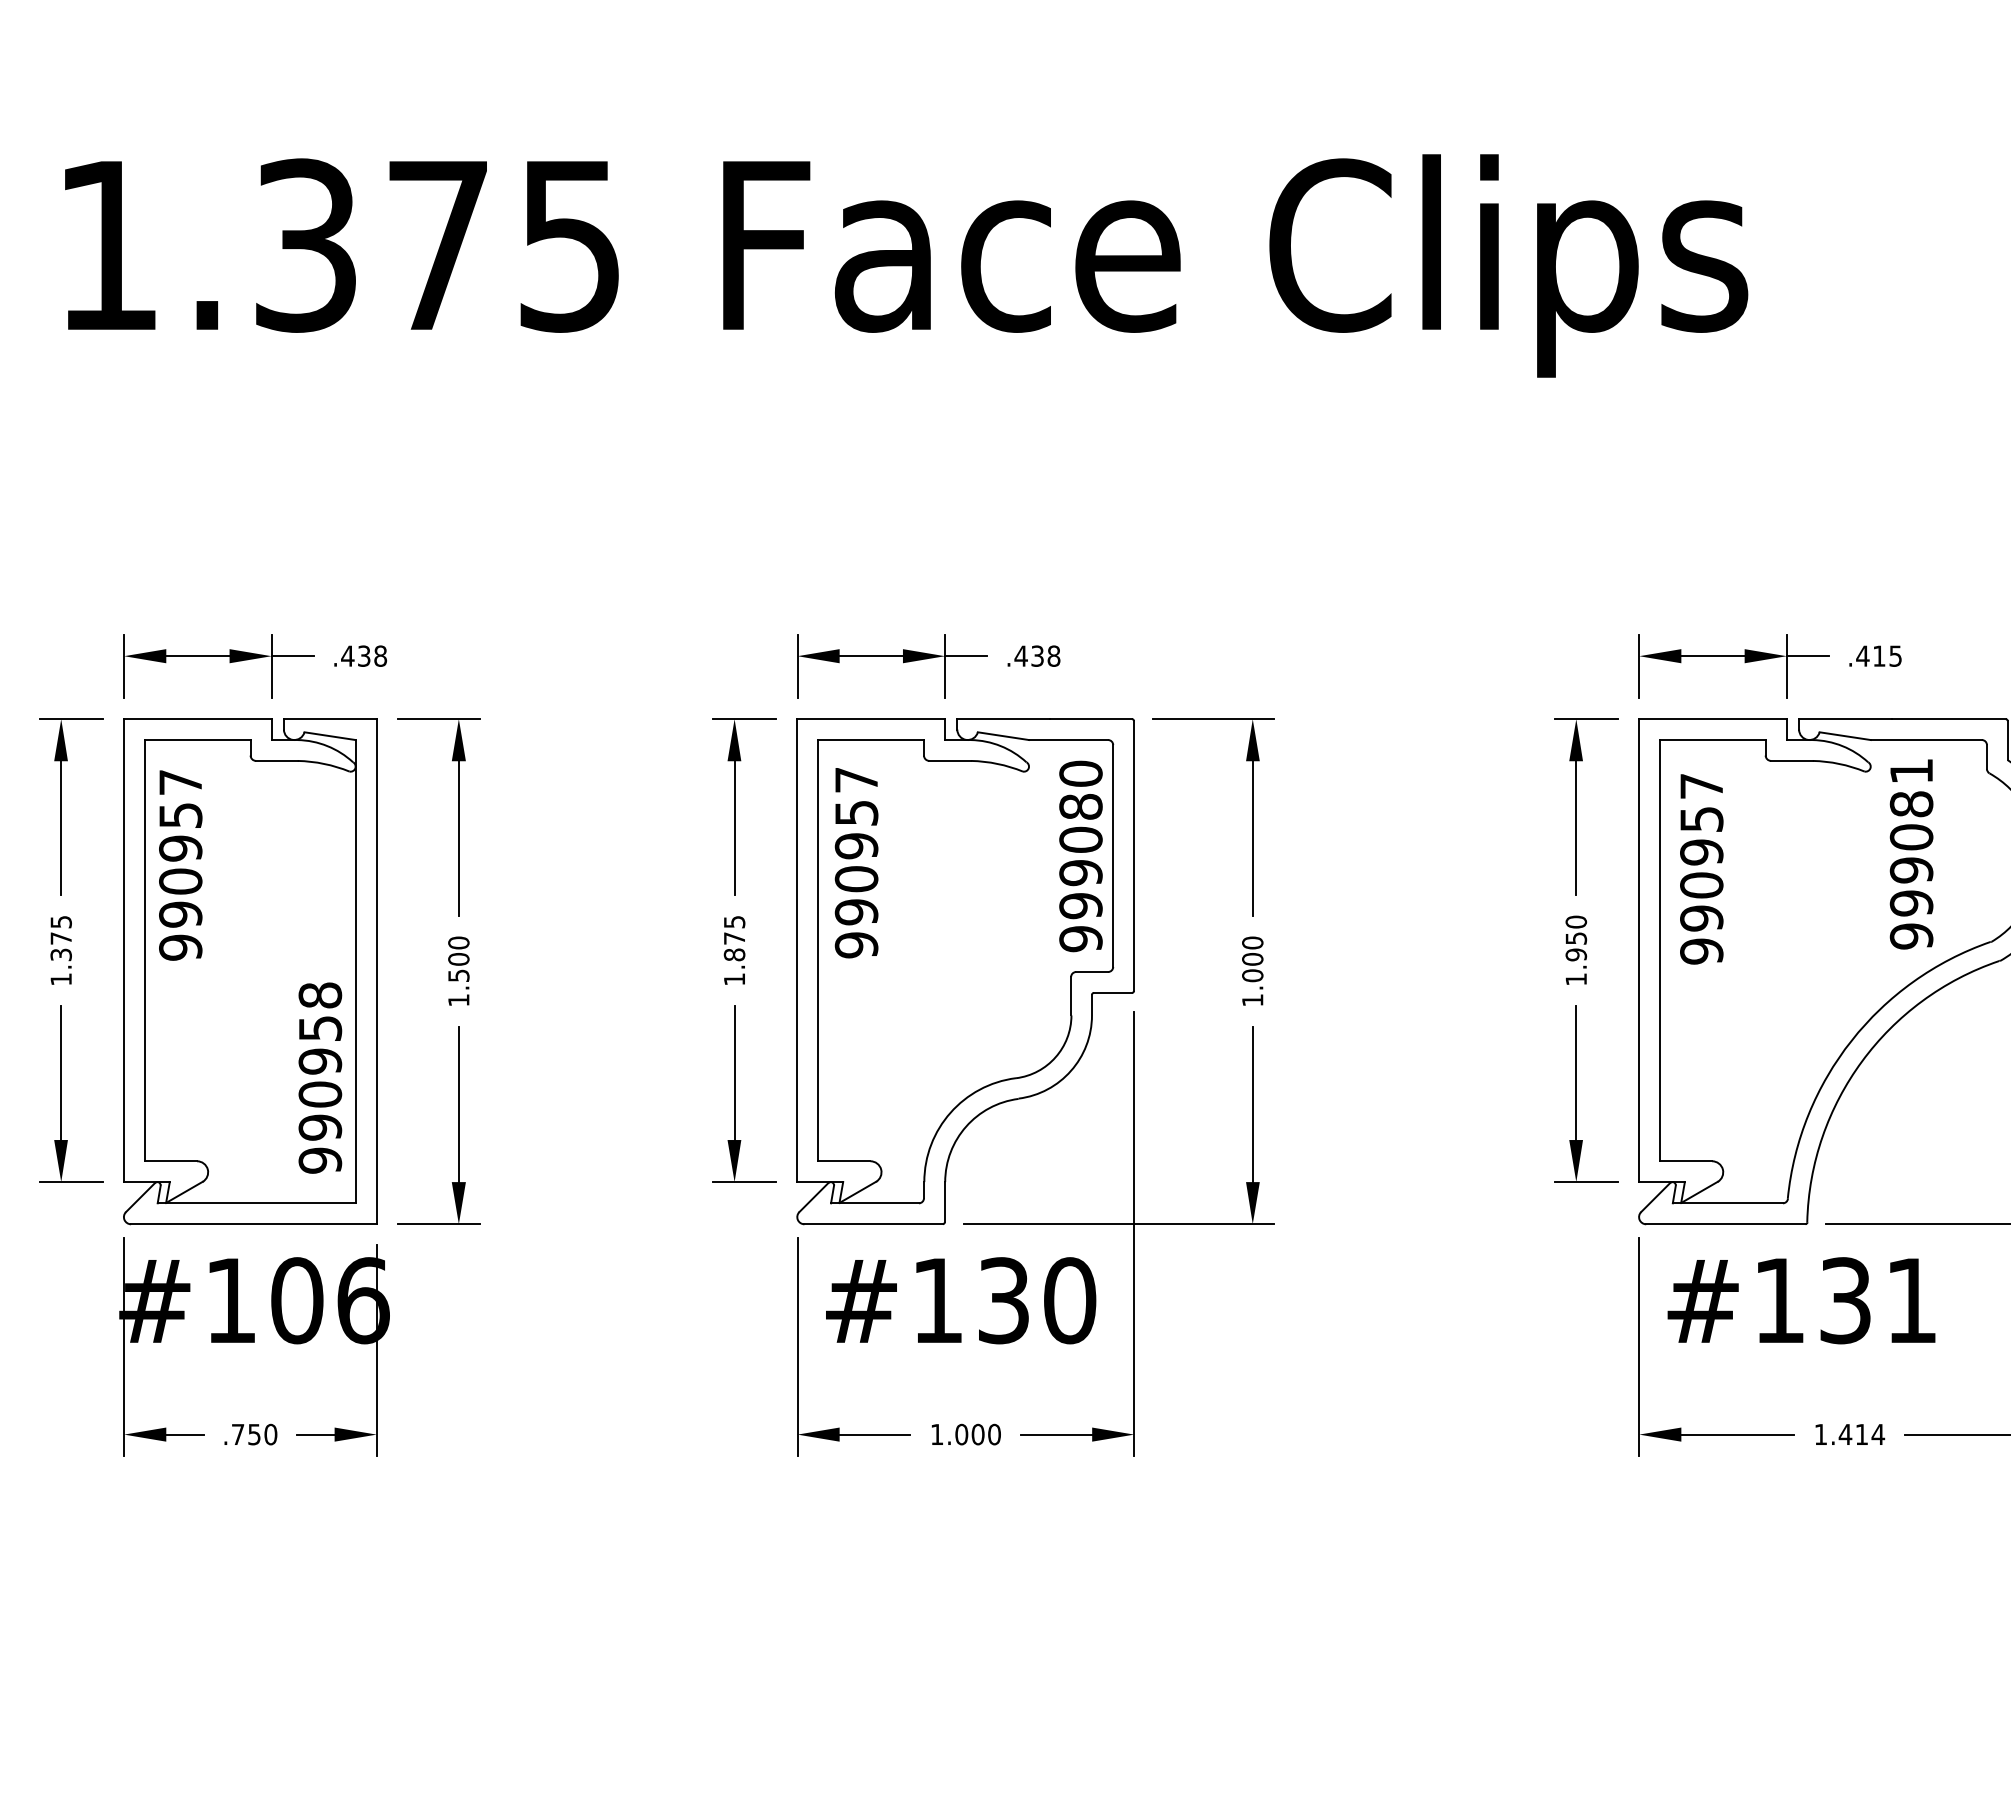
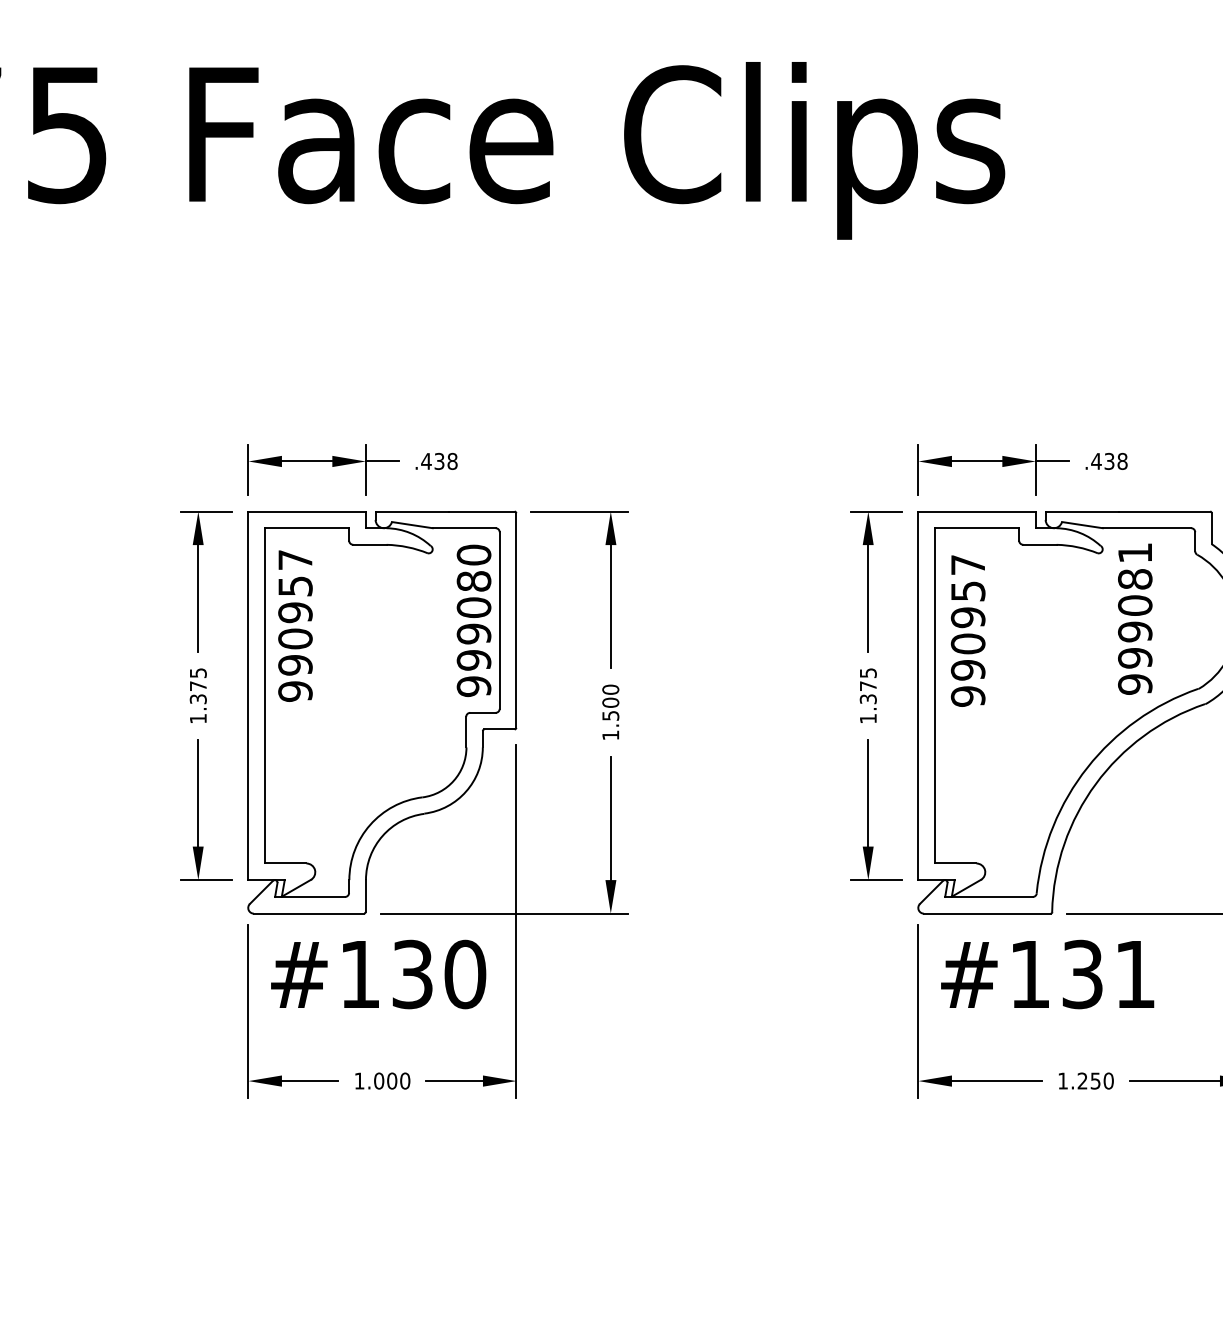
text: (1887, 655) -> (1116, 460), .415 -> .438
text: (1576, 938) -> (868, 686), 1.950 -> 1.375
text: (734, 954) -> (198, 698), 1.875 -> 1.375
text: (1252, 975) -> (610, 715), 1.000 -> 1.500
text: (1861, 1434) -> (1095, 1081), 1.414 -> 1.250

